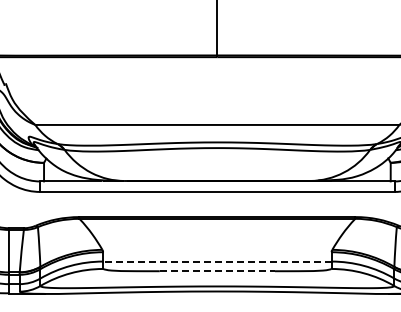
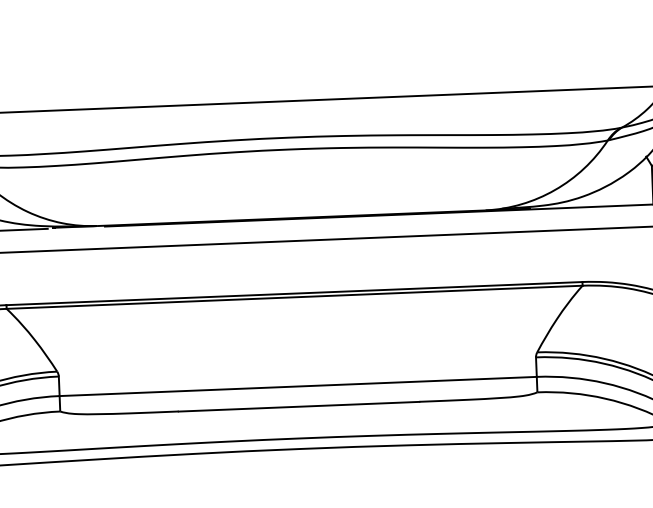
line: (216, 261) -> (296, 386), dashed -> solid
line: (217, 271) -> (299, 407), dashed -> solid

